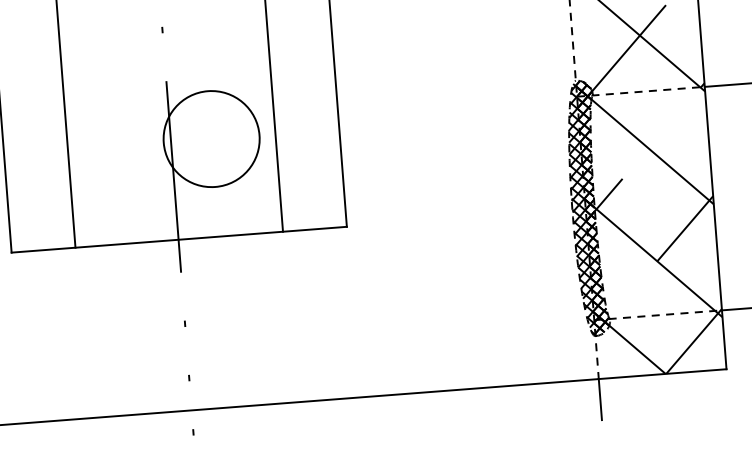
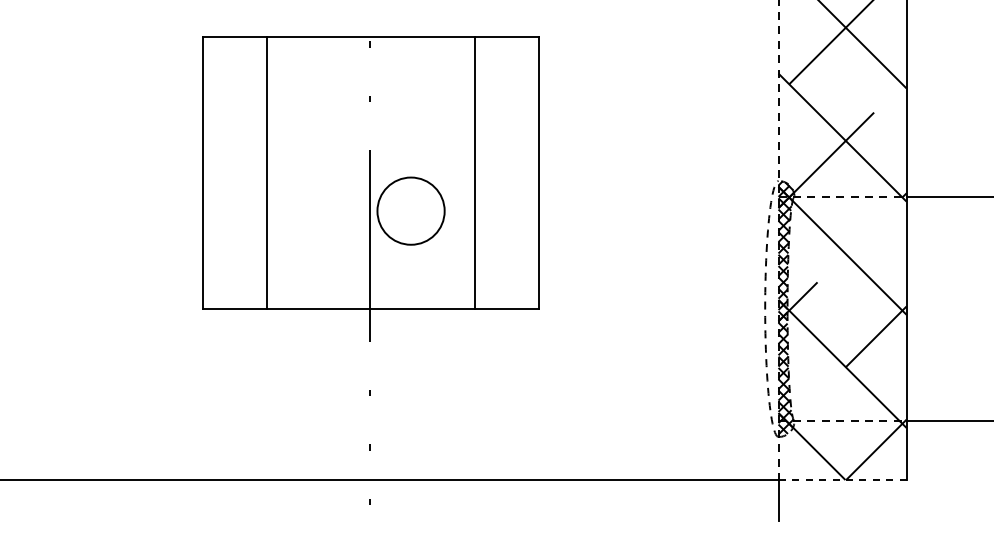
circle: (212, 139) -> (411, 211), size x0.7
hatch: (586, 207) -> (779, 308), removed
line: (662, 374) -> (842, 480), solid -> dashed

